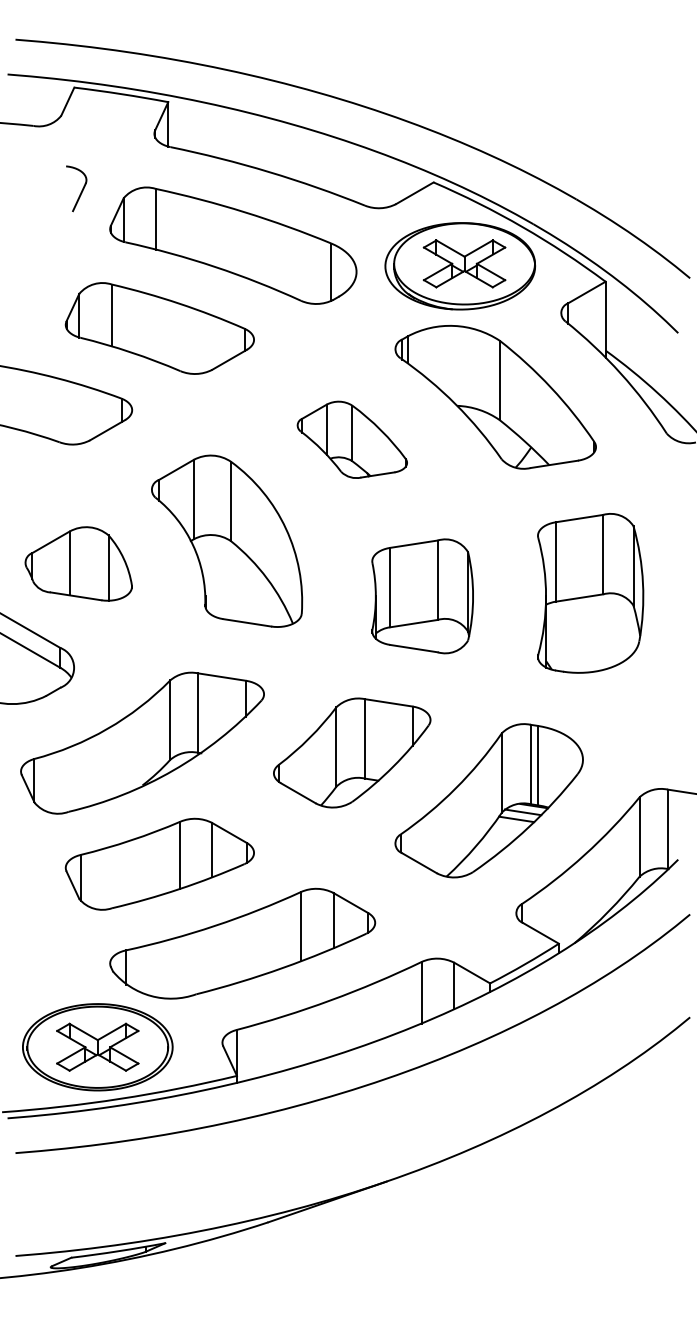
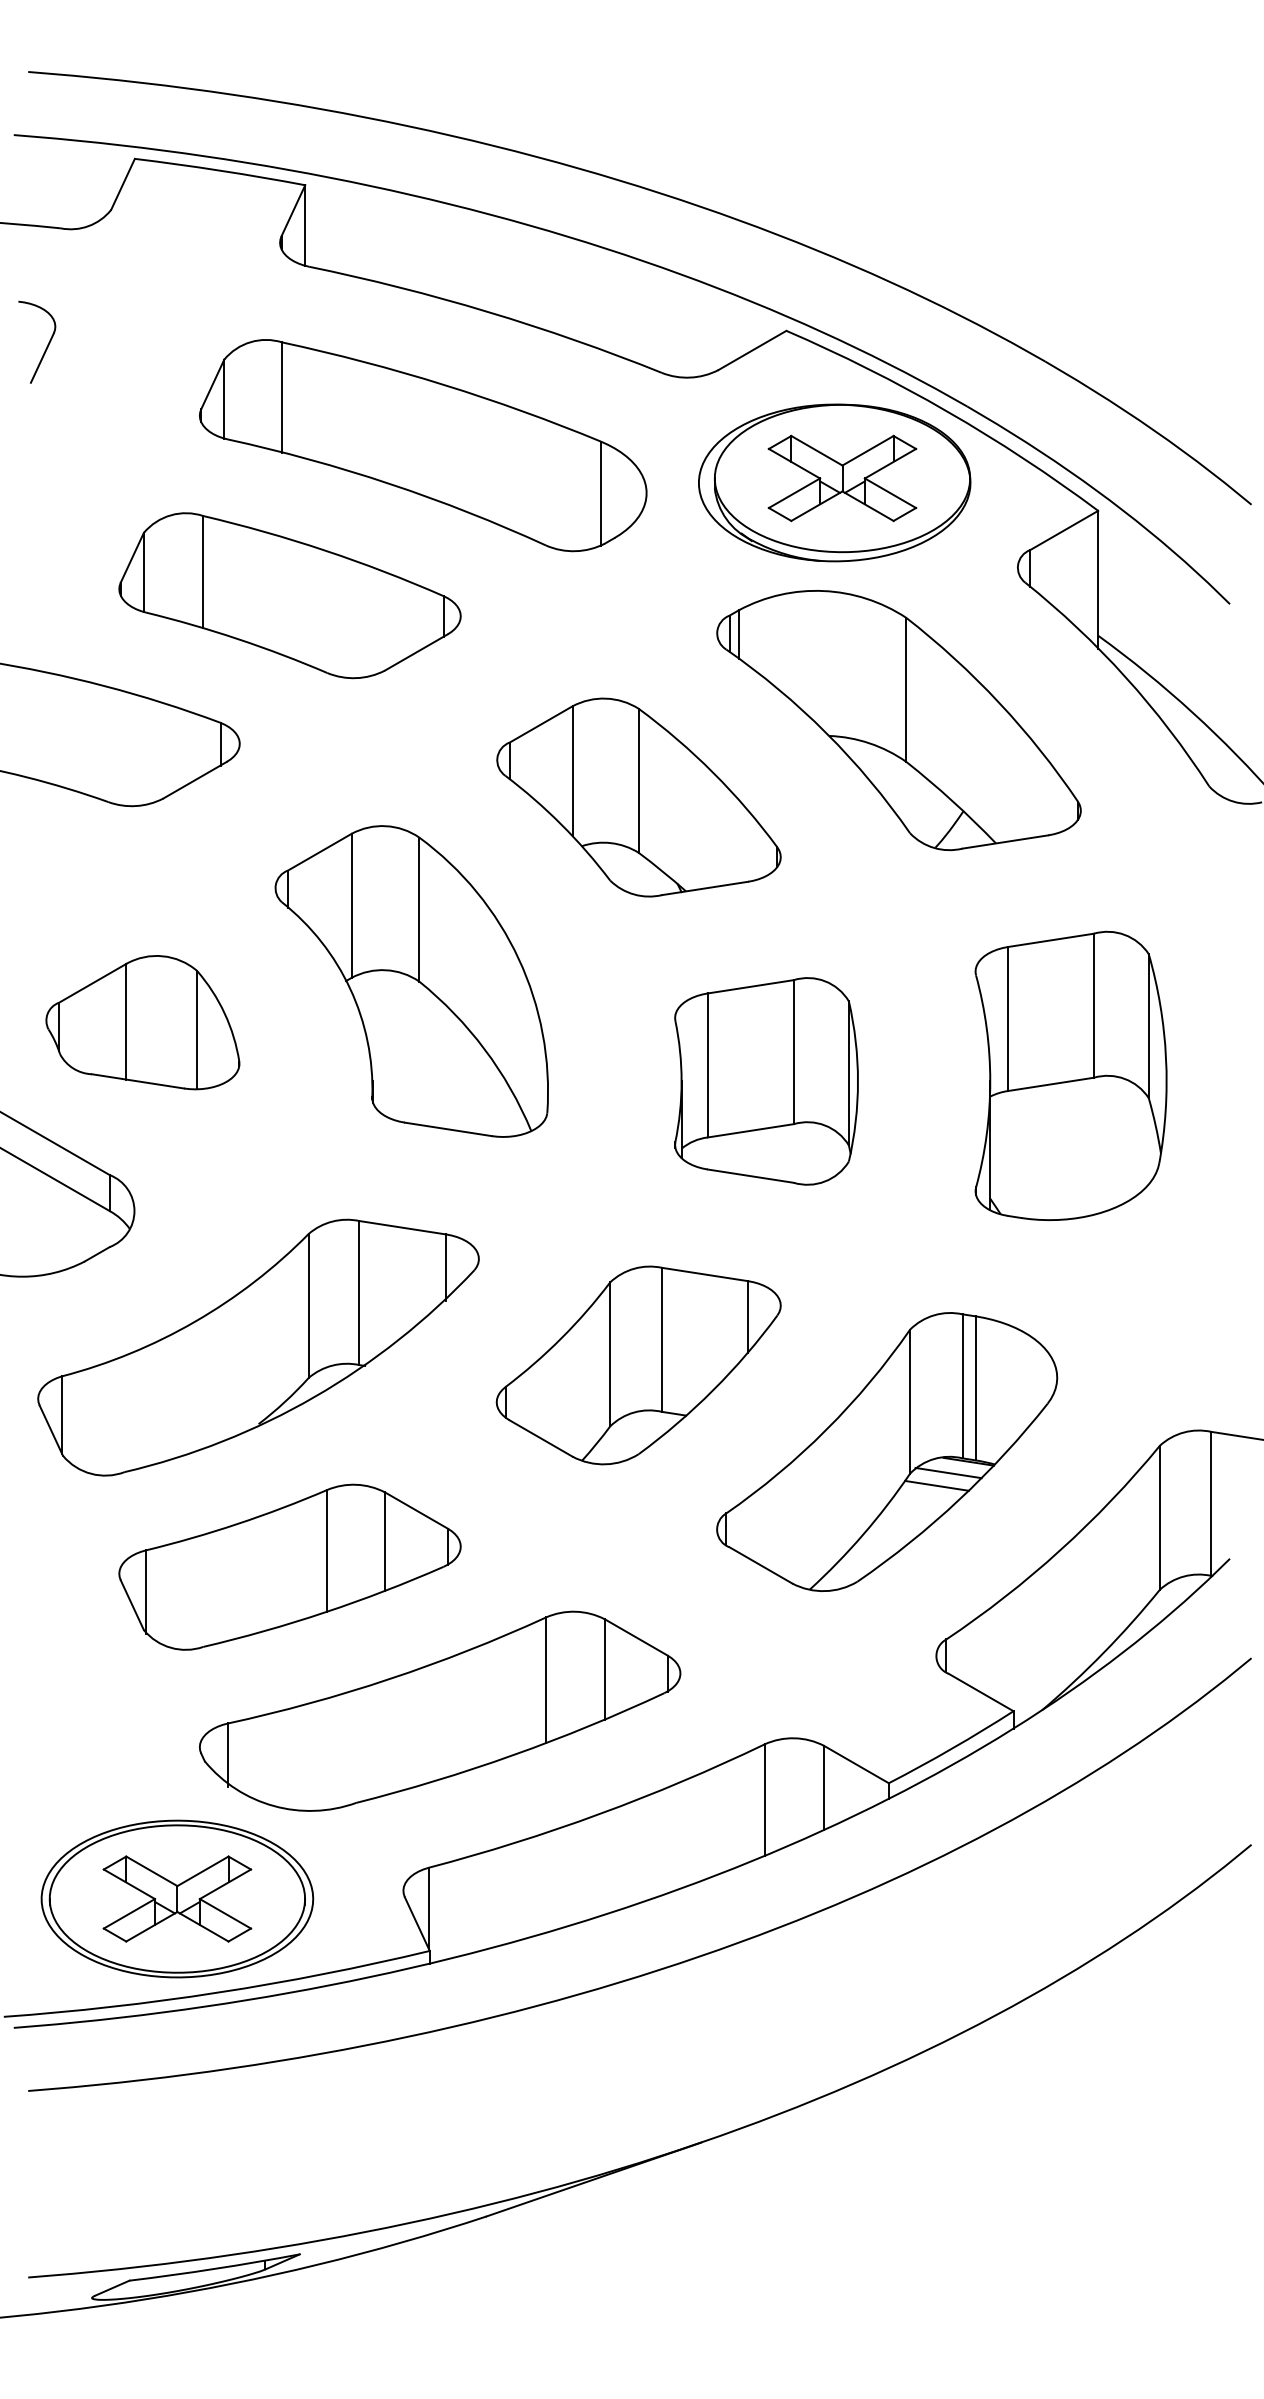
part: (76, 188) -> (37, 341), moved
part: (352, 439) -> (639, 796), size x1.43

